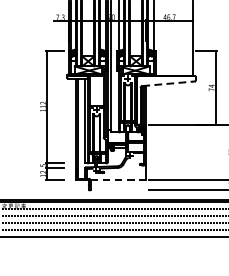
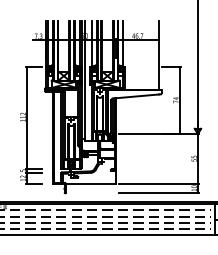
line: (168, 83) -> (136, 96), dashed -> solid
line: (118, 180) -> (91, 184), dashed -> solid

